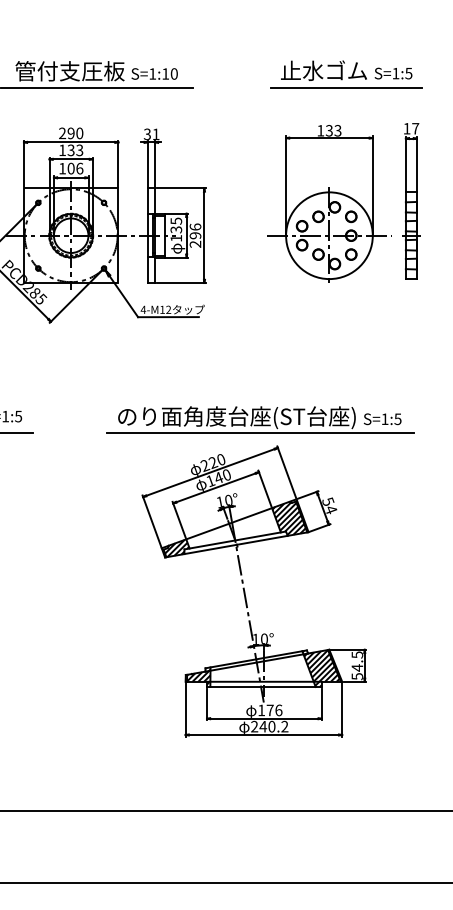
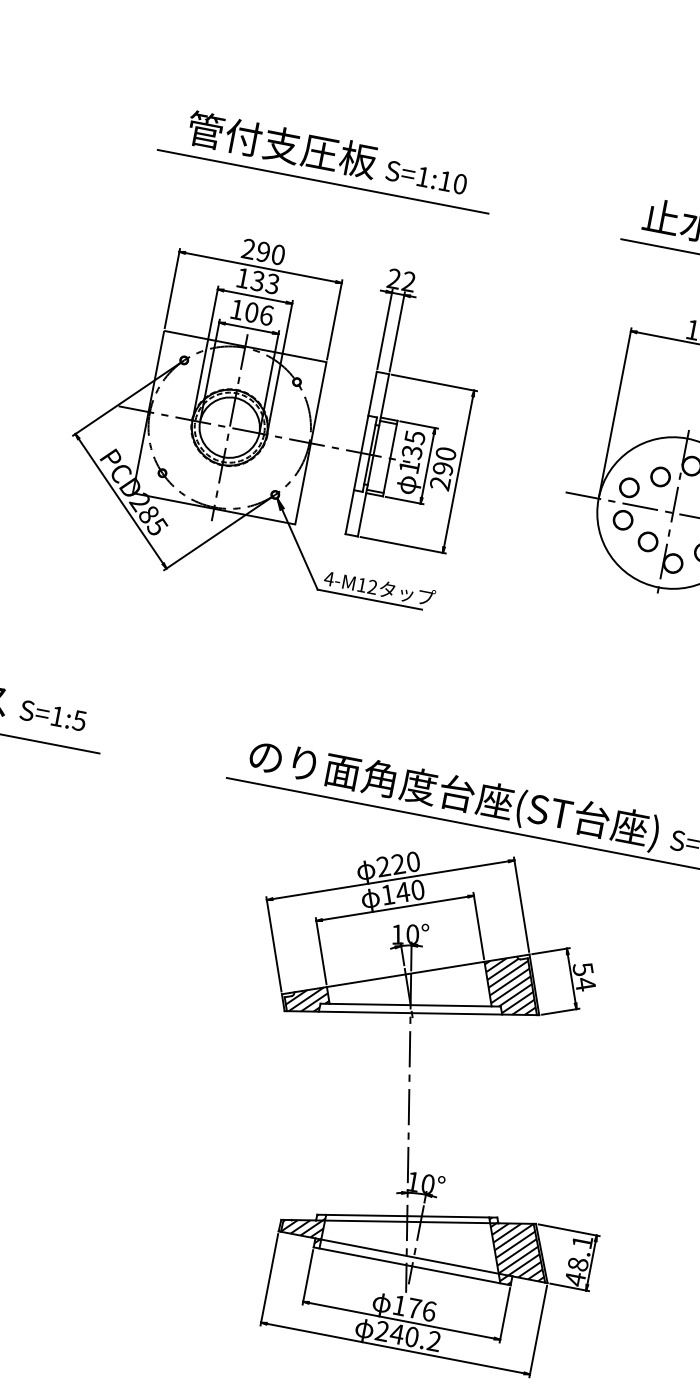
text: (151, 134) -> (401, 280), 31 -> 22
text: (195, 226) -> (446, 452), 296 -> 290
text: (357, 665) -> (579, 1260), 54.5 -> 48.1

